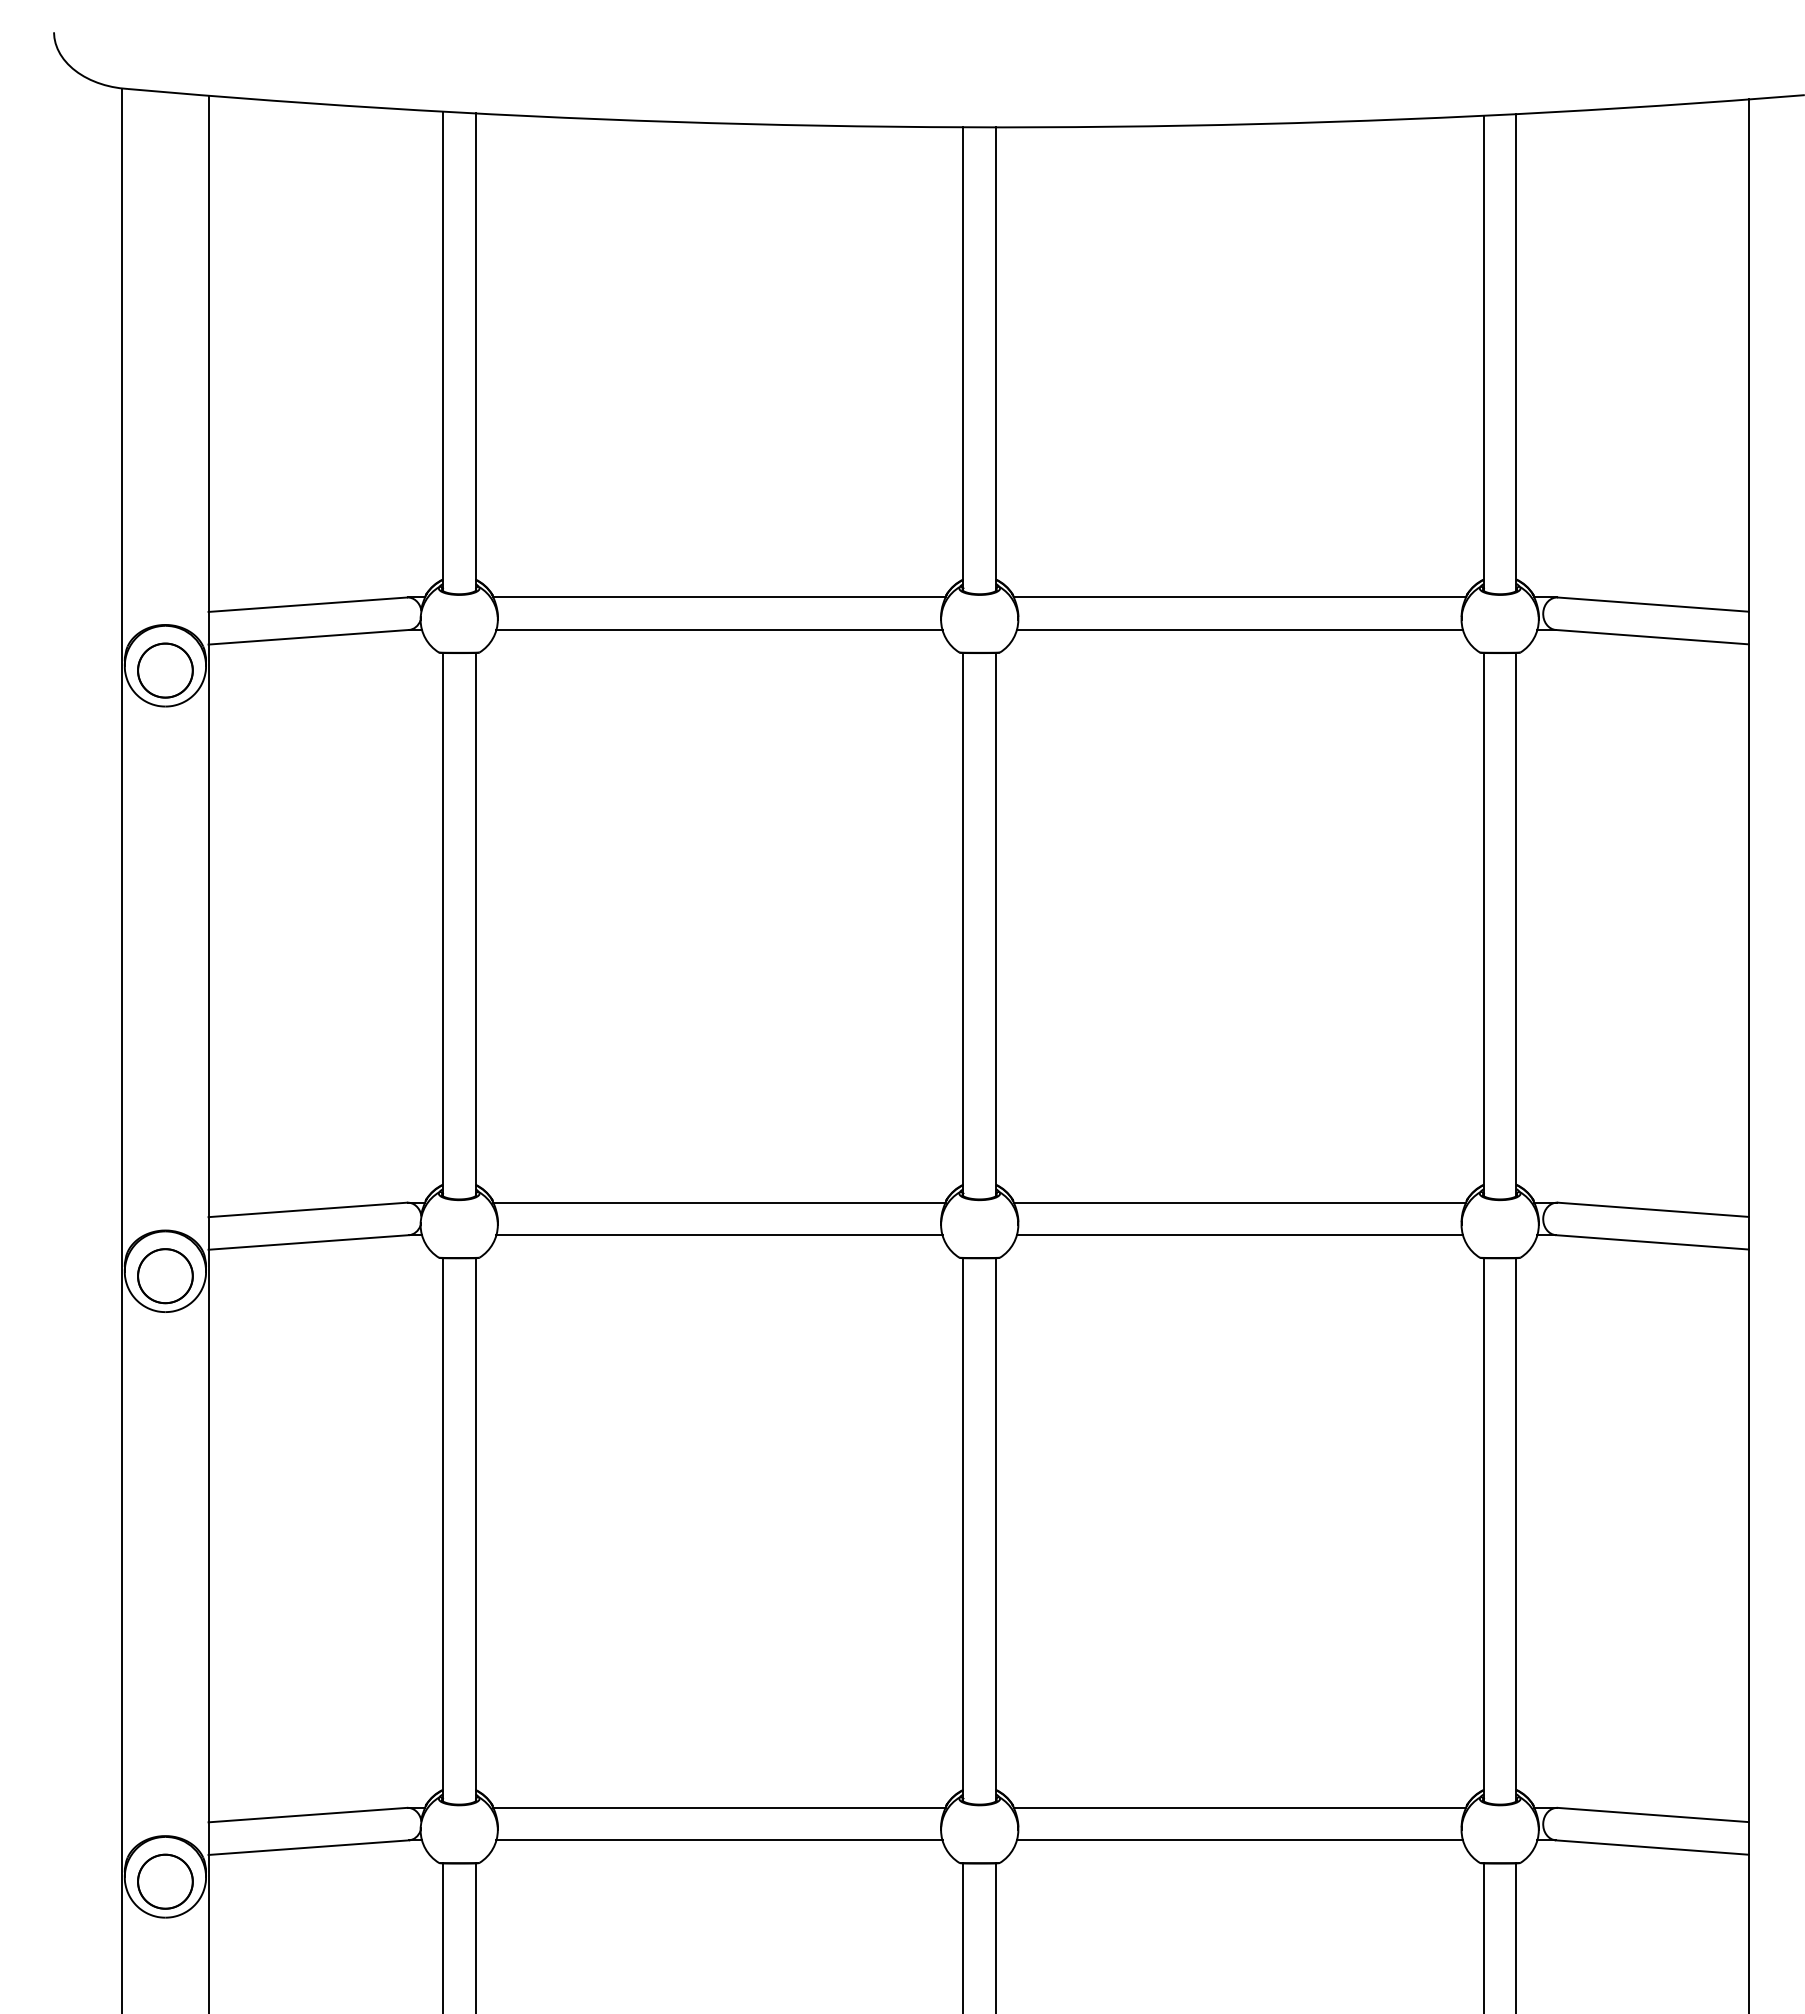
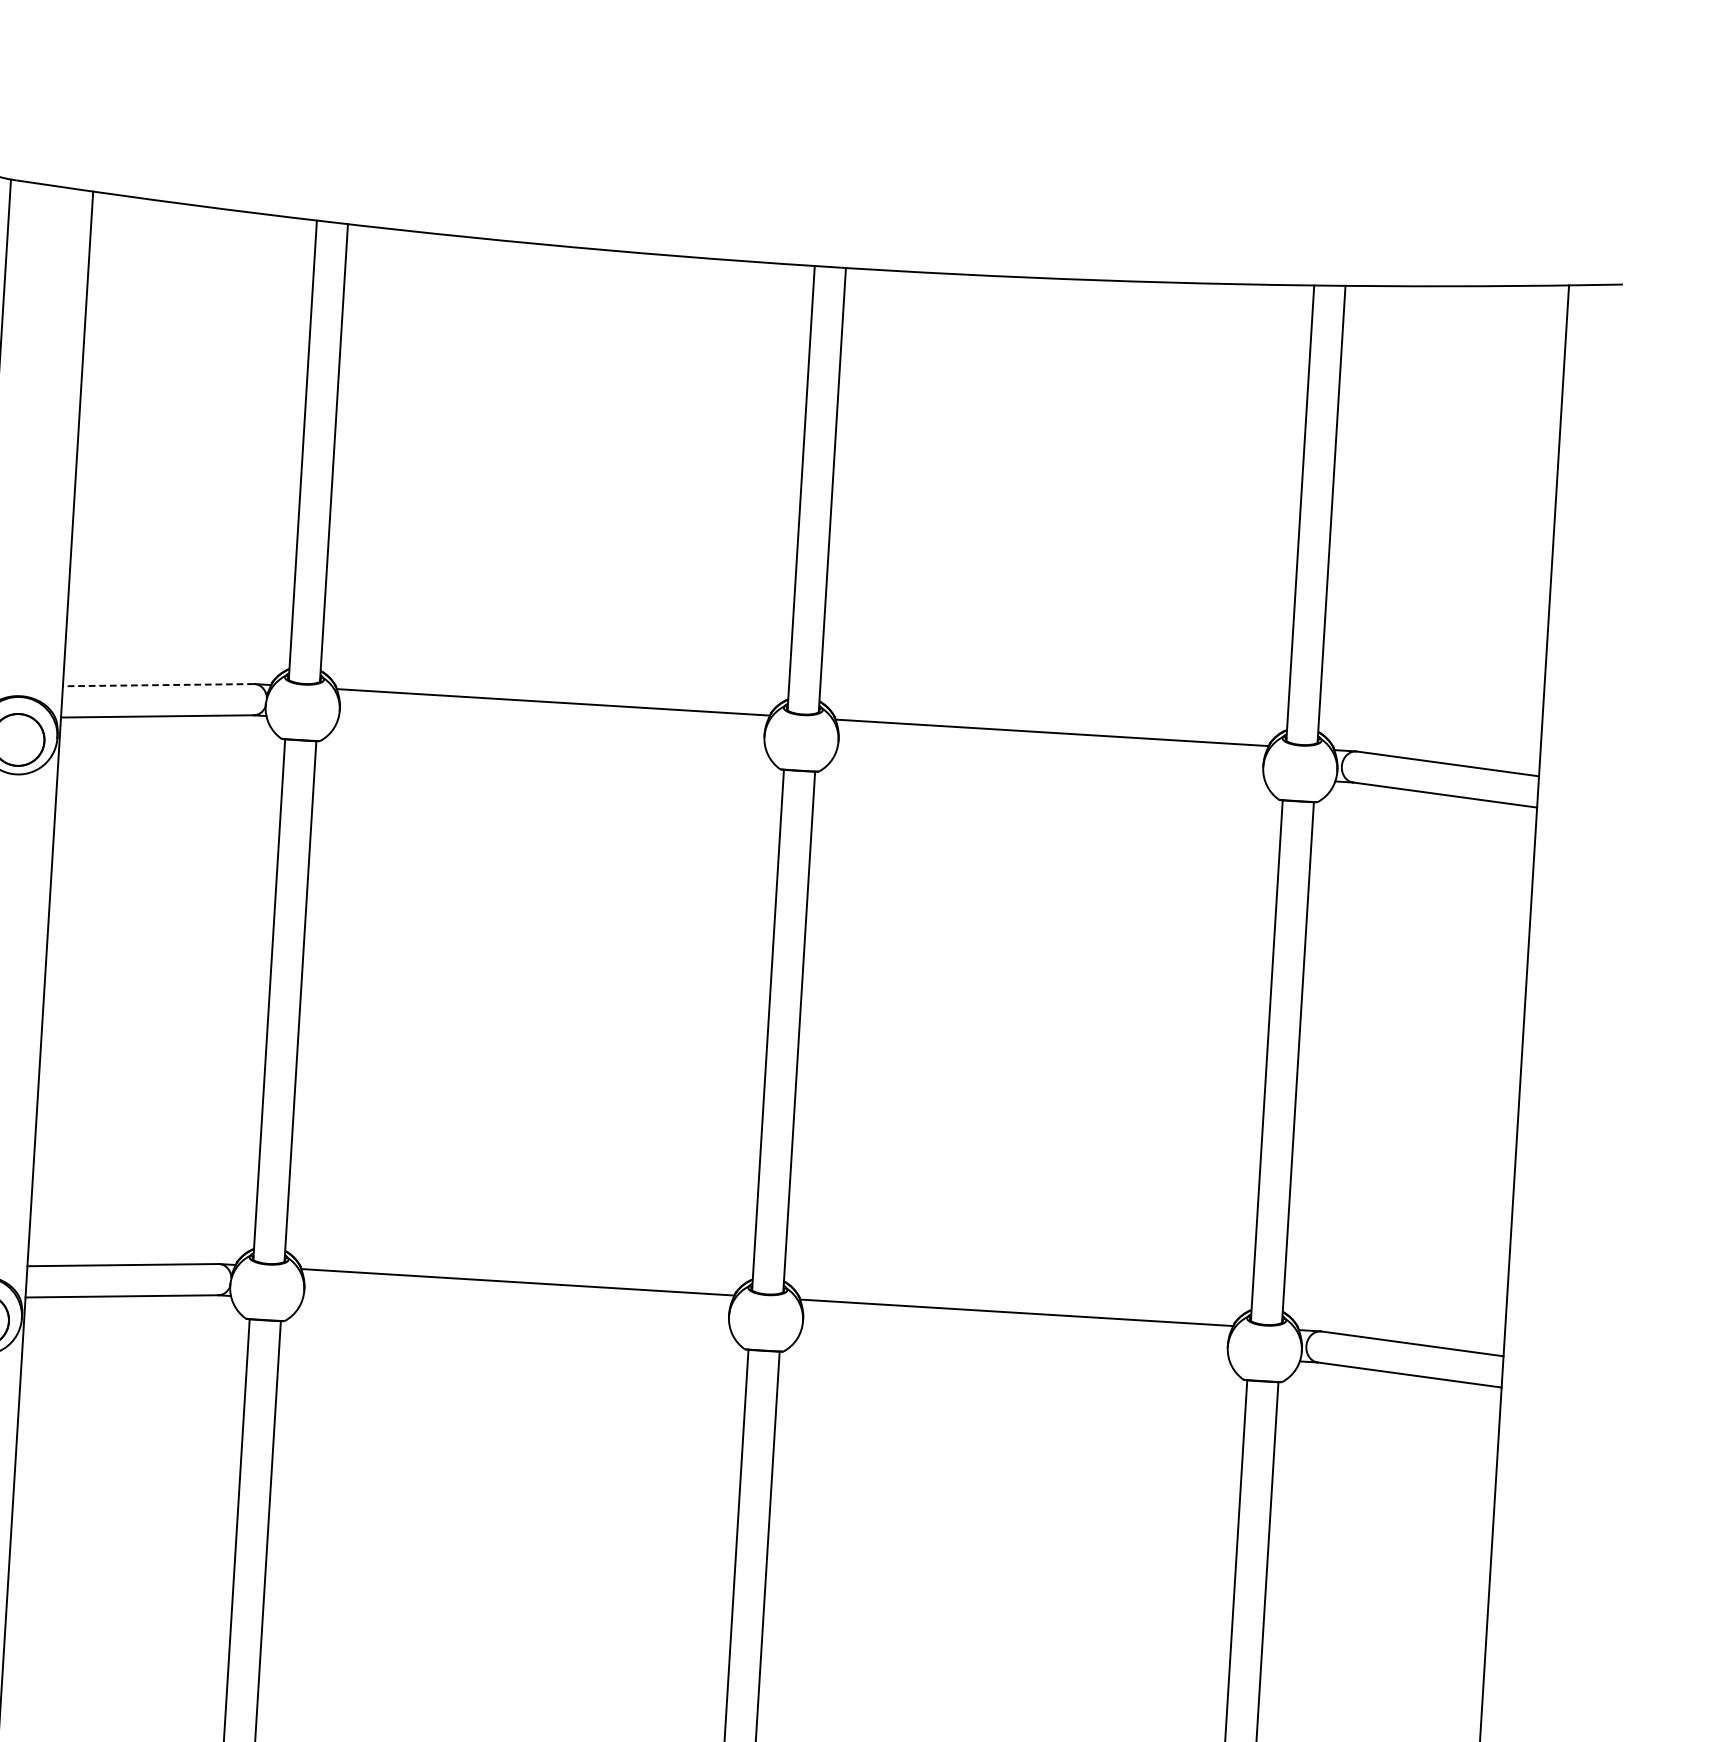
line: (307, 604) -> (158, 684), solid -> dashed
line: (719, 630) -> (551, 733), removed
line: (1239, 630) -> (1049, 764), removed
line: (719, 1235) -> (516, 1313), removed
line: (1239, 1235) -> (1014, 1344), removed

